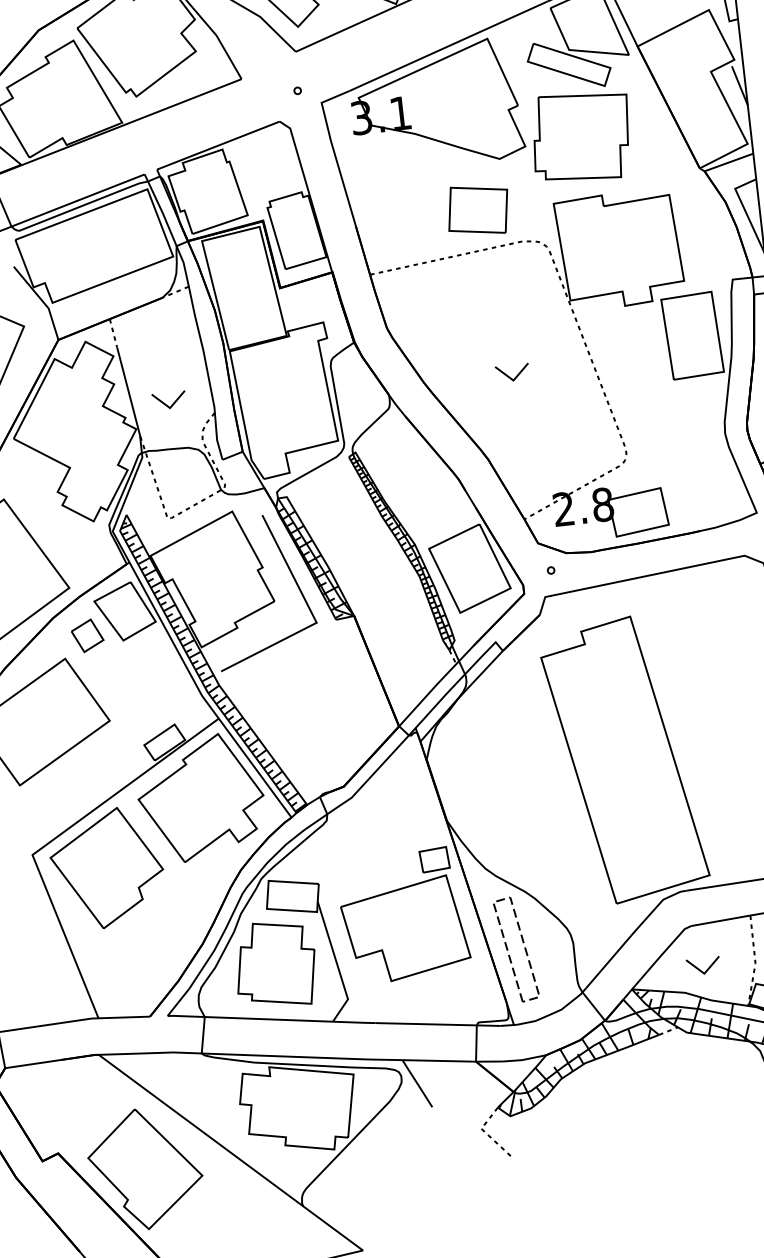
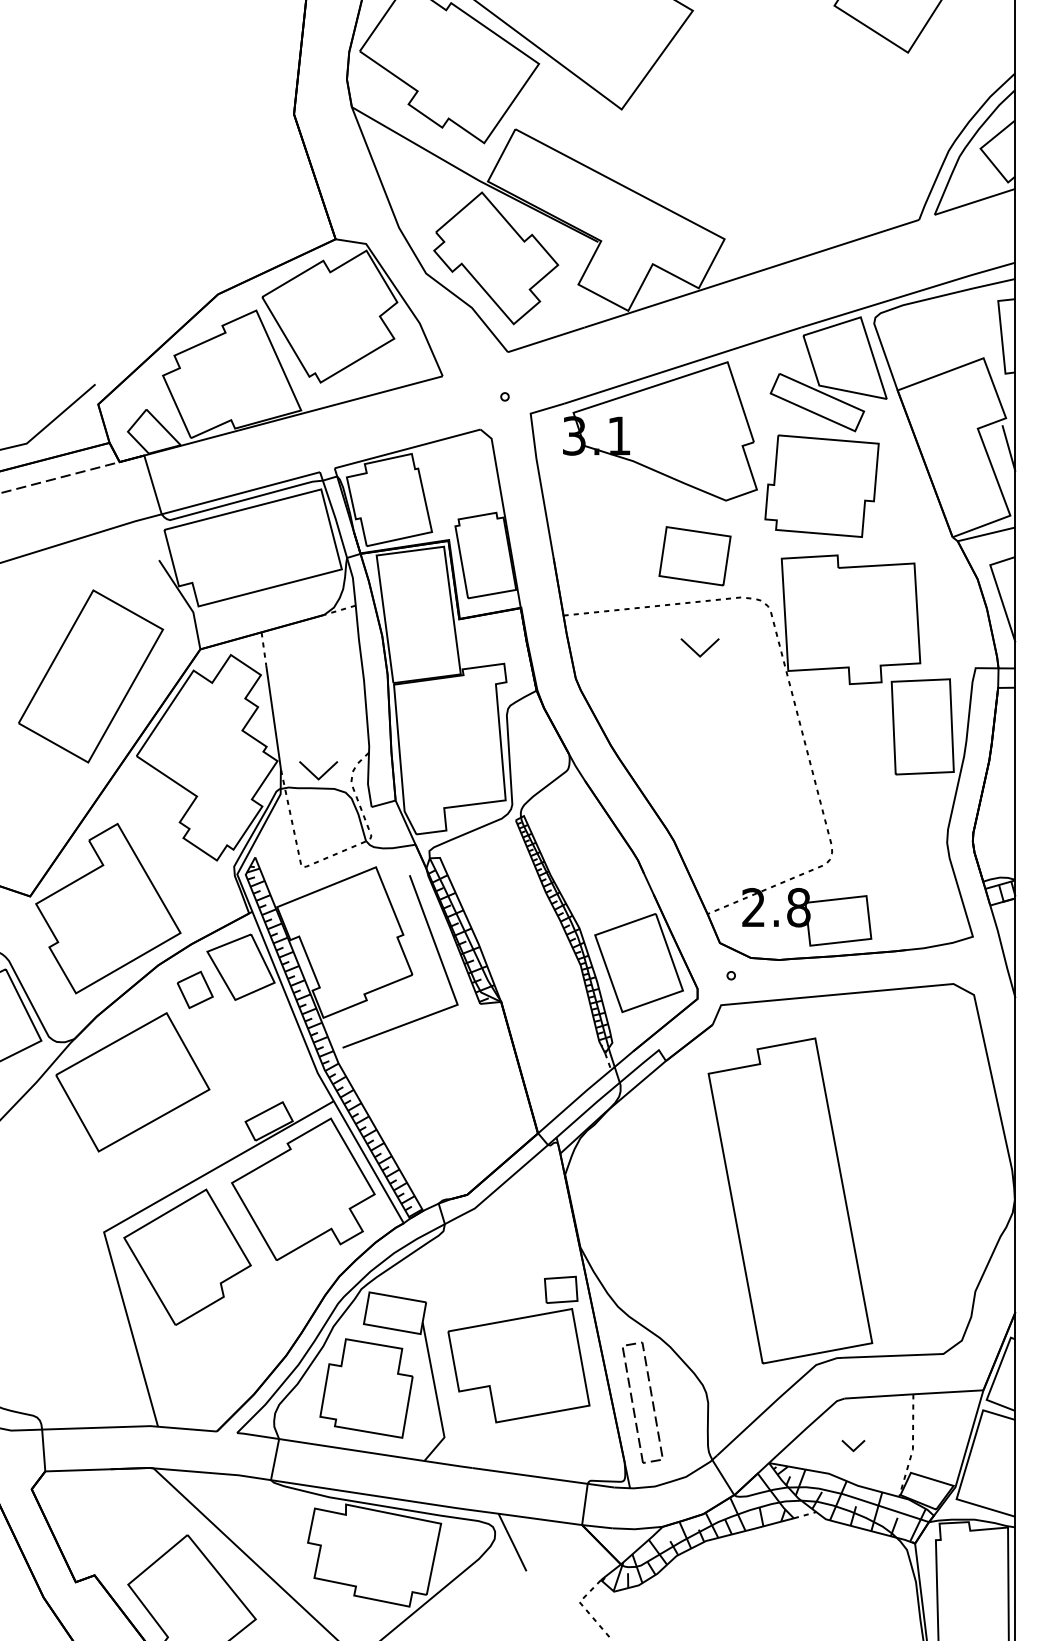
part: (512, 372) -> (699, 647), moved
part: (169, 400) -> (318, 770), moved
part: (703, 965) -> (853, 1445), size x0.6

